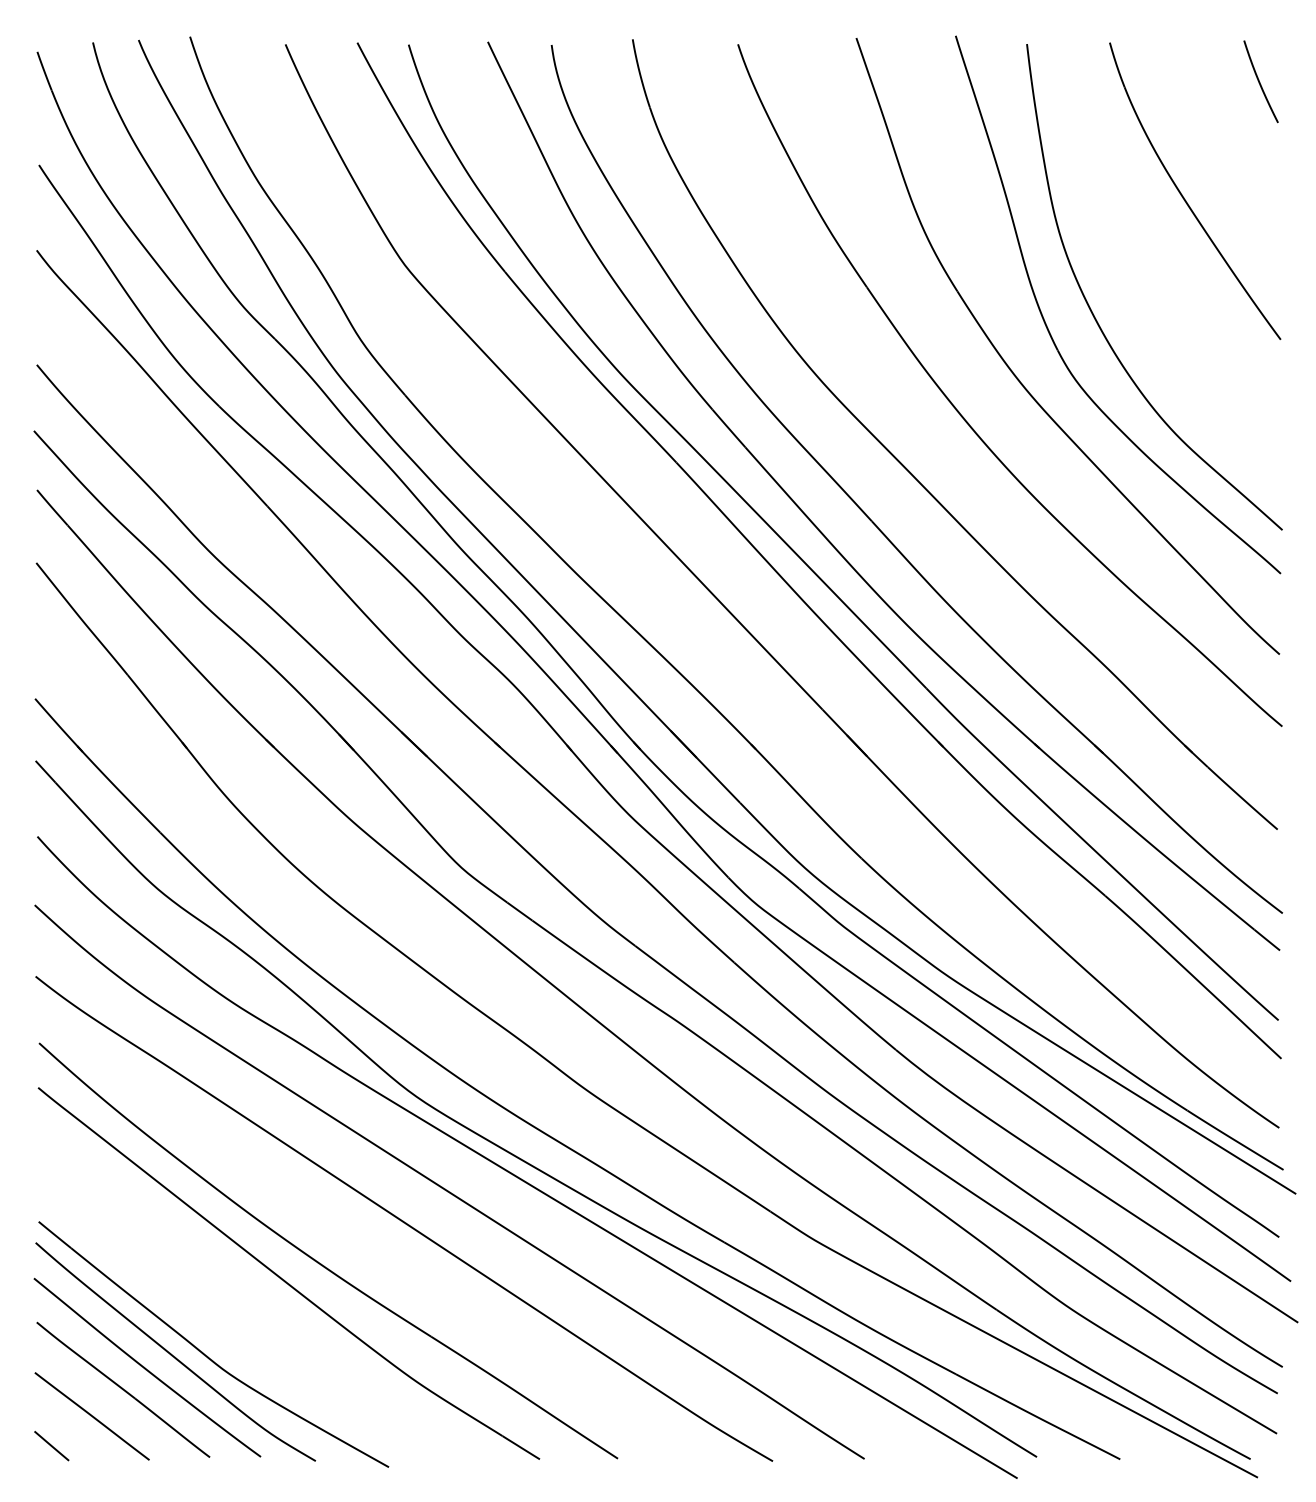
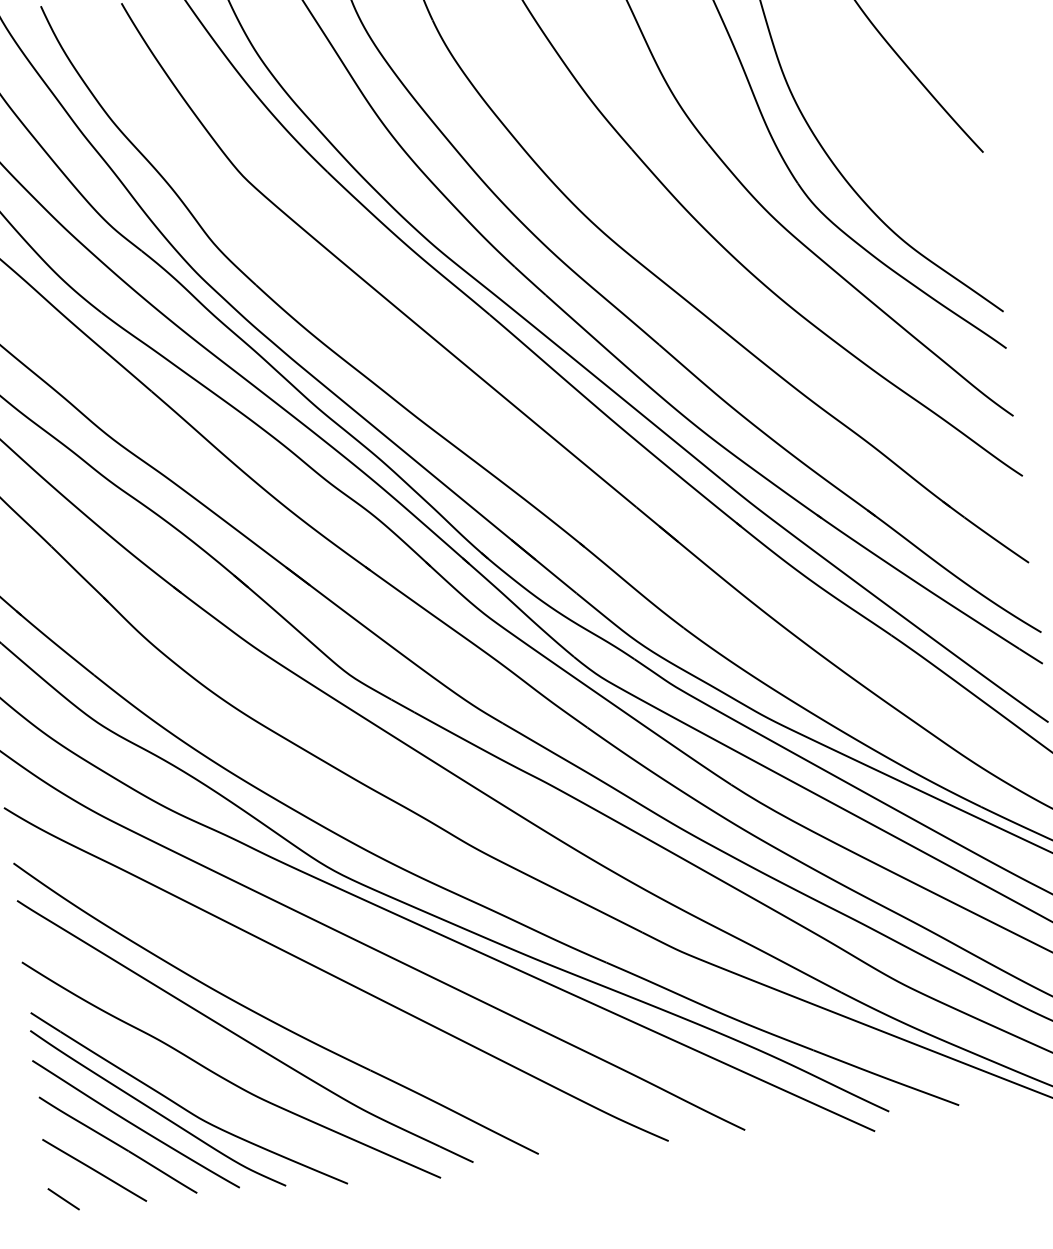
curve: (261, 1327) -> (227, 1079), added

